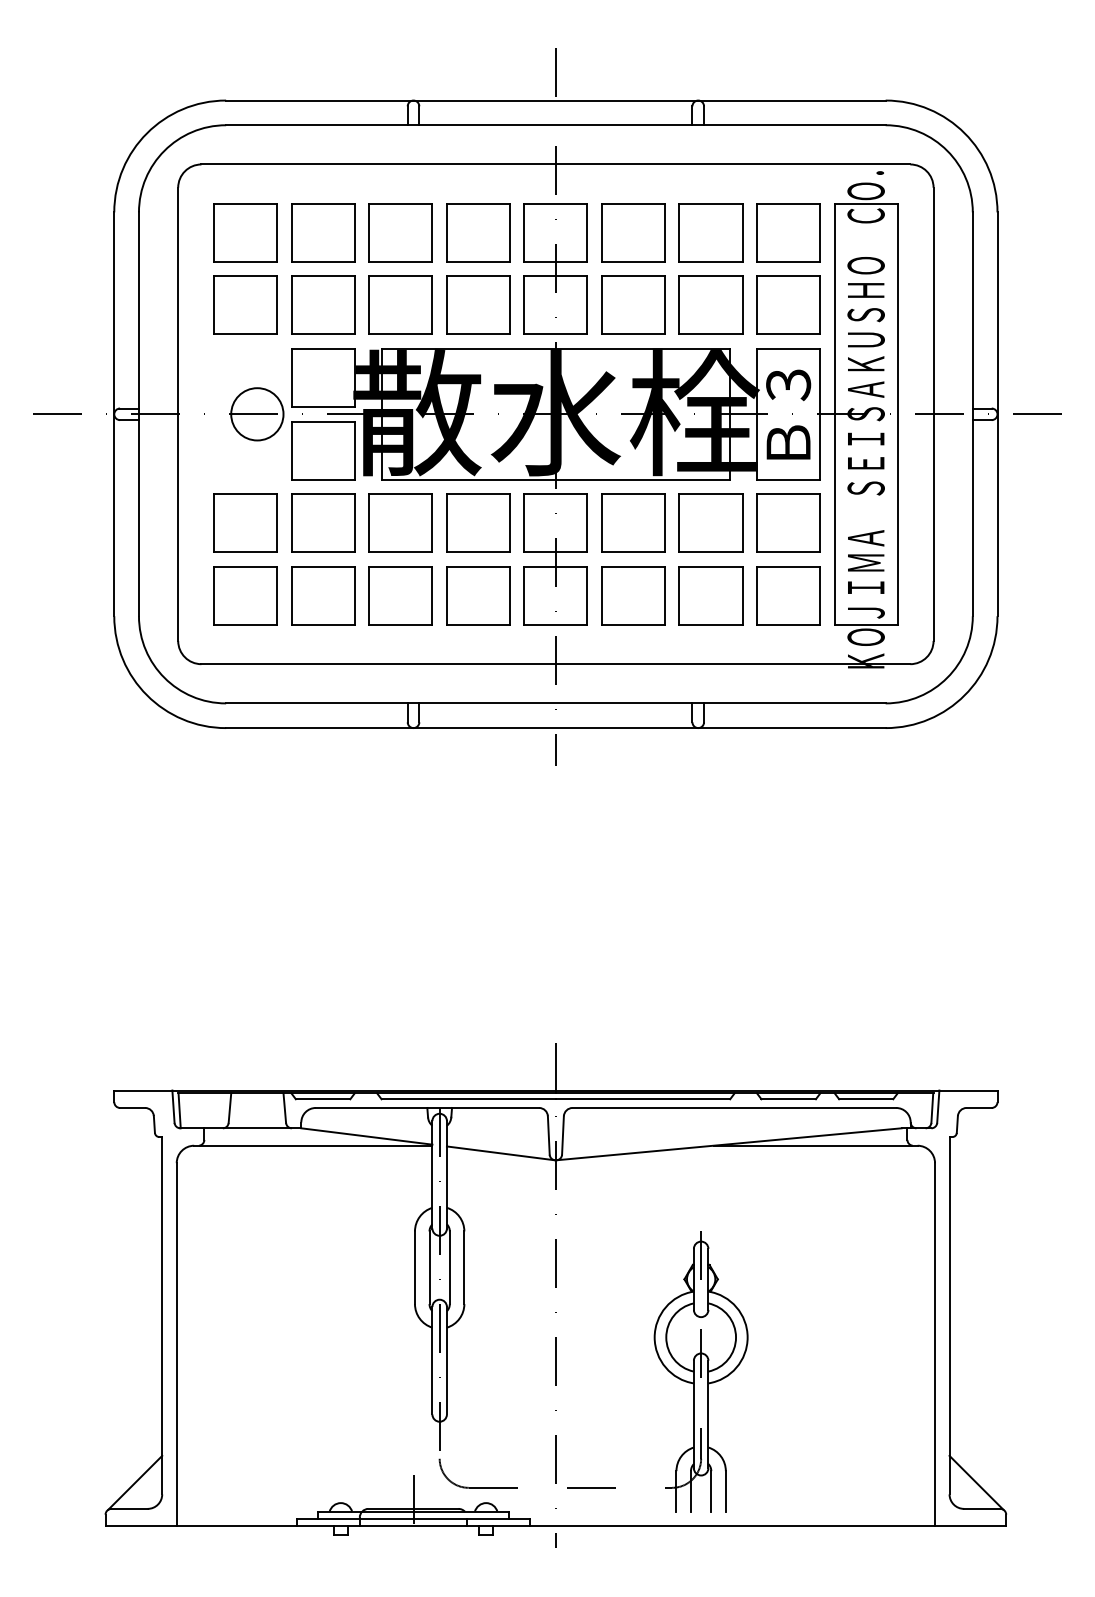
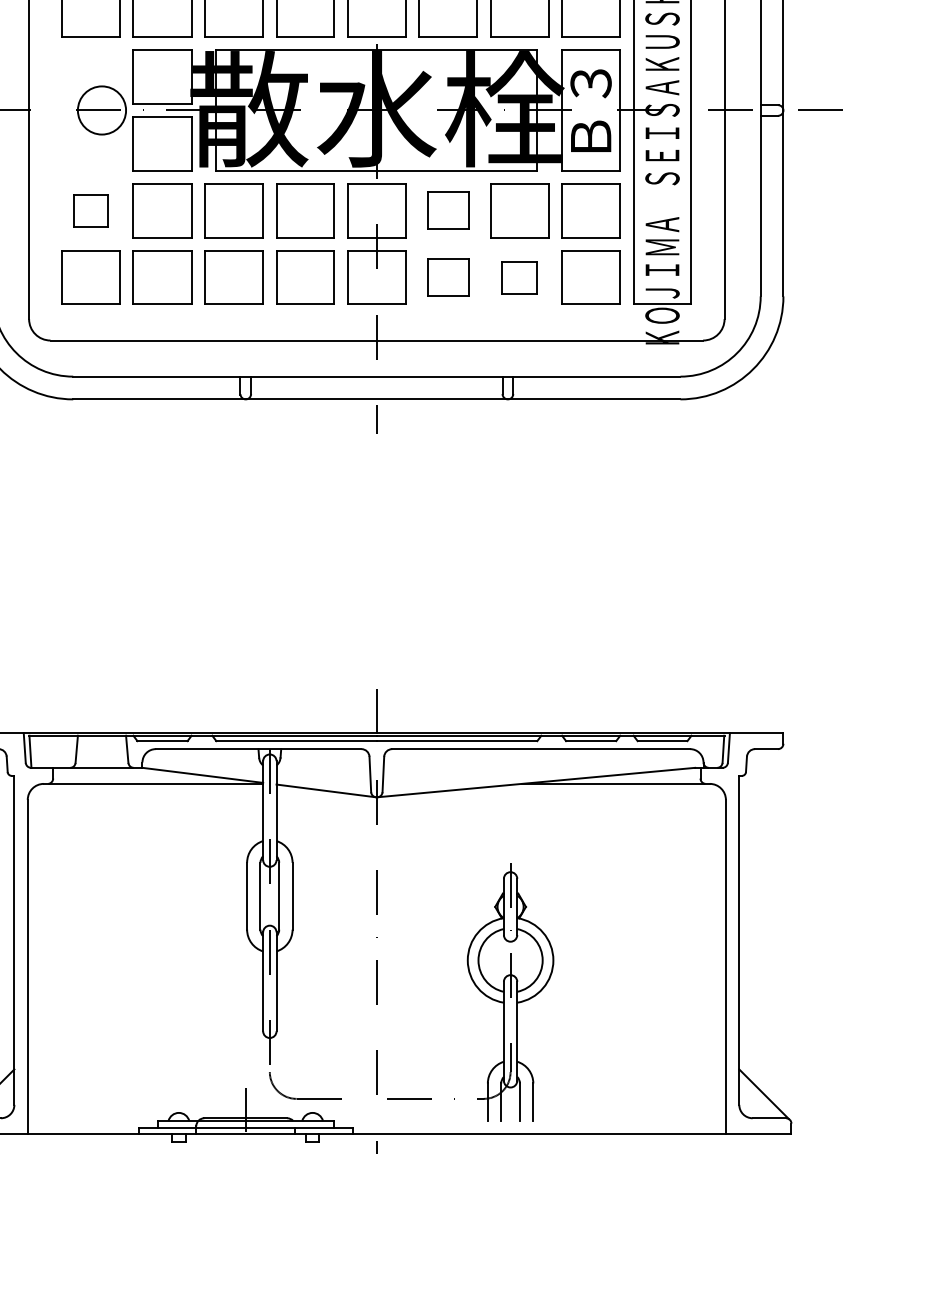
part: (245, 522) -> (91, 210), size x0.6
part: (633, 522) -> (448, 210), size x0.7
part: (633, 595) -> (448, 277), size x0.7
part: (710, 595) -> (519, 277), size x0.6

